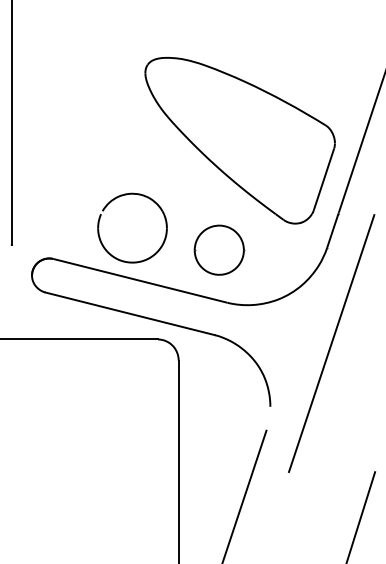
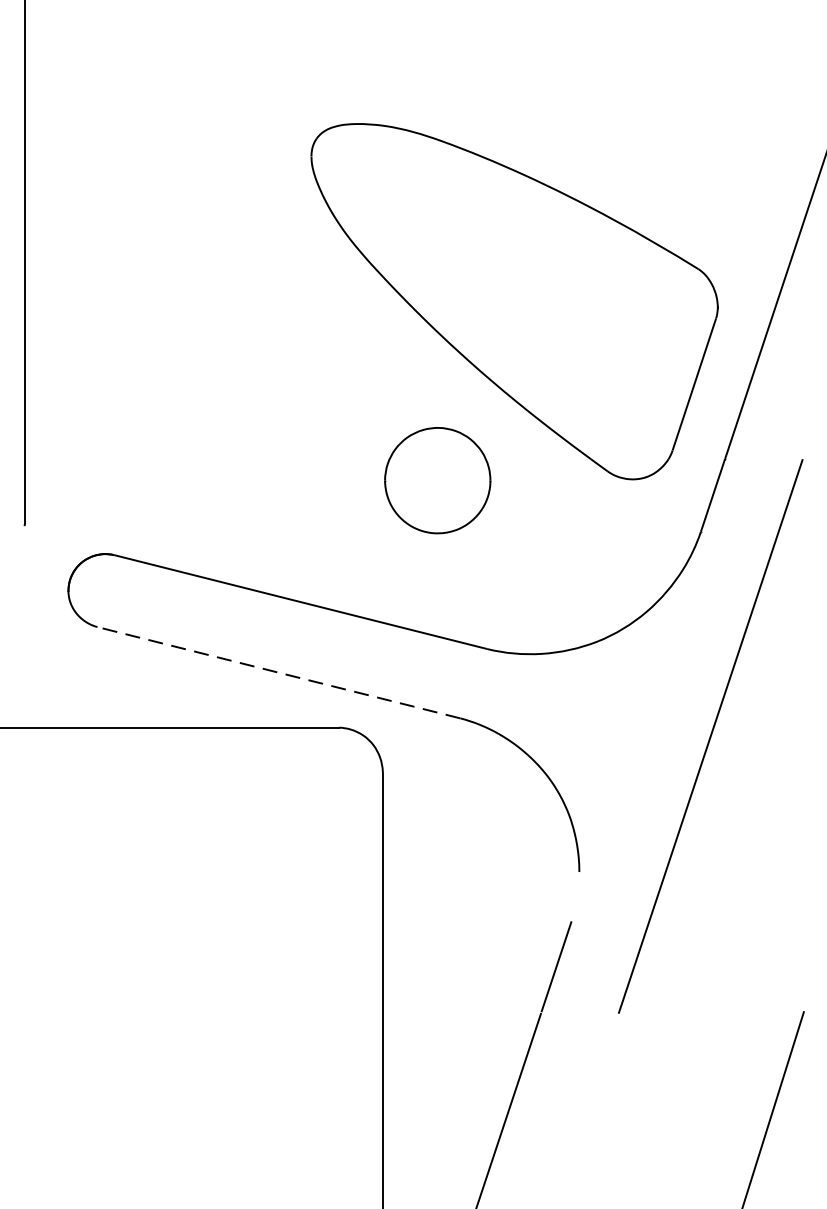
part: (114, 200) -> (245, 429), removed
part: (219, 249) -> (438, 479), moved
line: (129, 313) -> (277, 672), solid -> dashed

